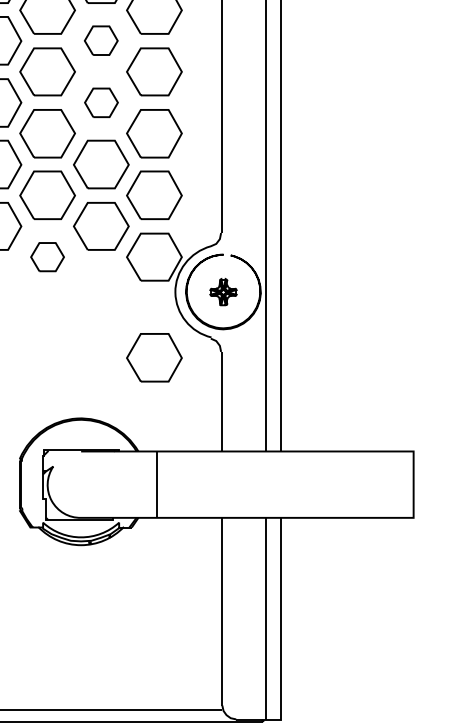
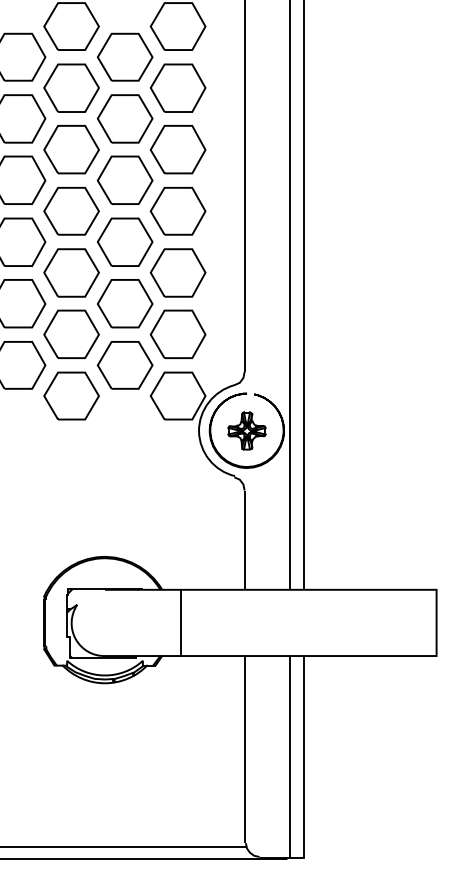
part: (100, 40) -> (124, 179), size x1.67
part: (101, 102) -> (125, 241), size x1.67
part: (47, 256) -> (71, 395), size x1.67
part: (223, 291) -> (246, 430), size x1.43
part: (153, 356) -> (177, 495), removed

